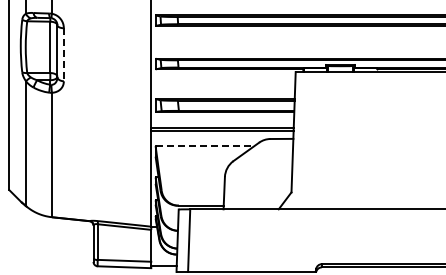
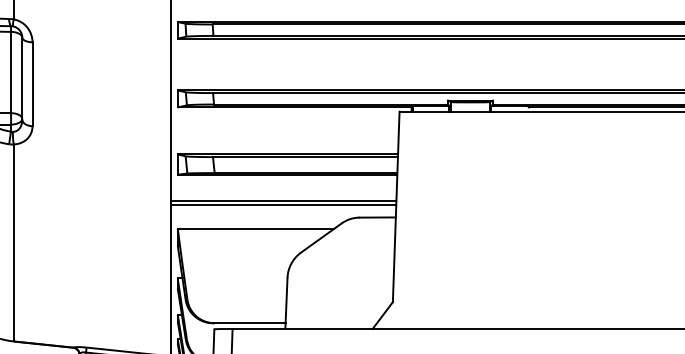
line: (63, 54) -> (31, 83), dashed -> solid
line: (205, 146) -> (256, 229), dashed -> solid

